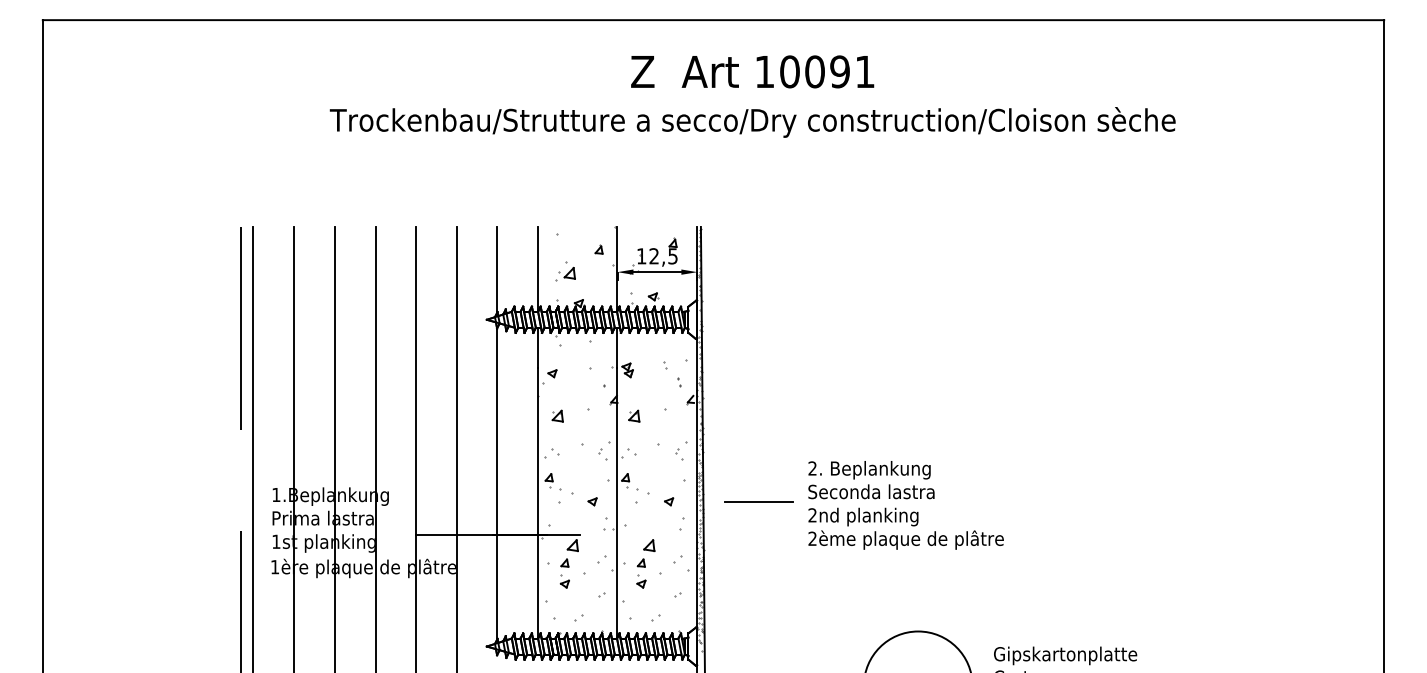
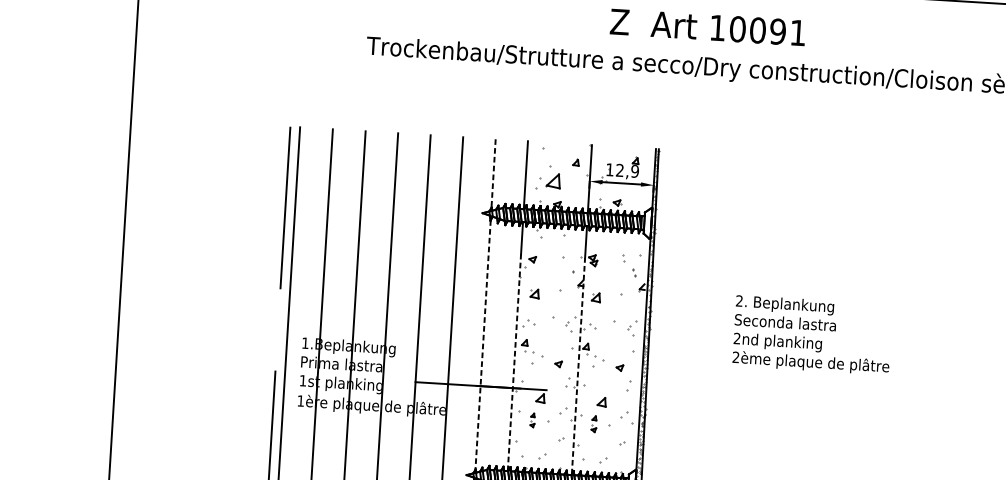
text: (672, 256) -> (634, 171), 12,5 -> 12,9
line: (497, 269) -> (493, 173), solid -> dashed
part: (565, 271) -> (548, 178), size x1.6
line: (497, 483) -> (483, 344), solid -> dashed
line: (758, 501) -> (691, 372), removed
line: (537, 502) -> (514, 362), solid -> dashed
line: (617, 502) -> (578, 366), solid -> dashed
text: (905, 505) -> (812, 335), moved
part: (564, 573) -> (532, 420), size x0.6
part: (641, 573) -> (594, 424), size x0.7

